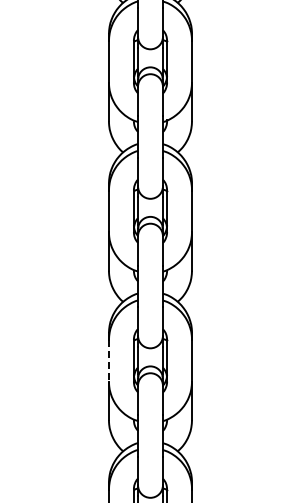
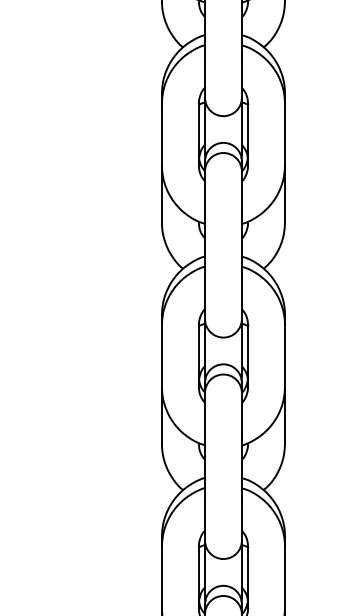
line: (108, 360) -> (161, 355), dashed -> solid

